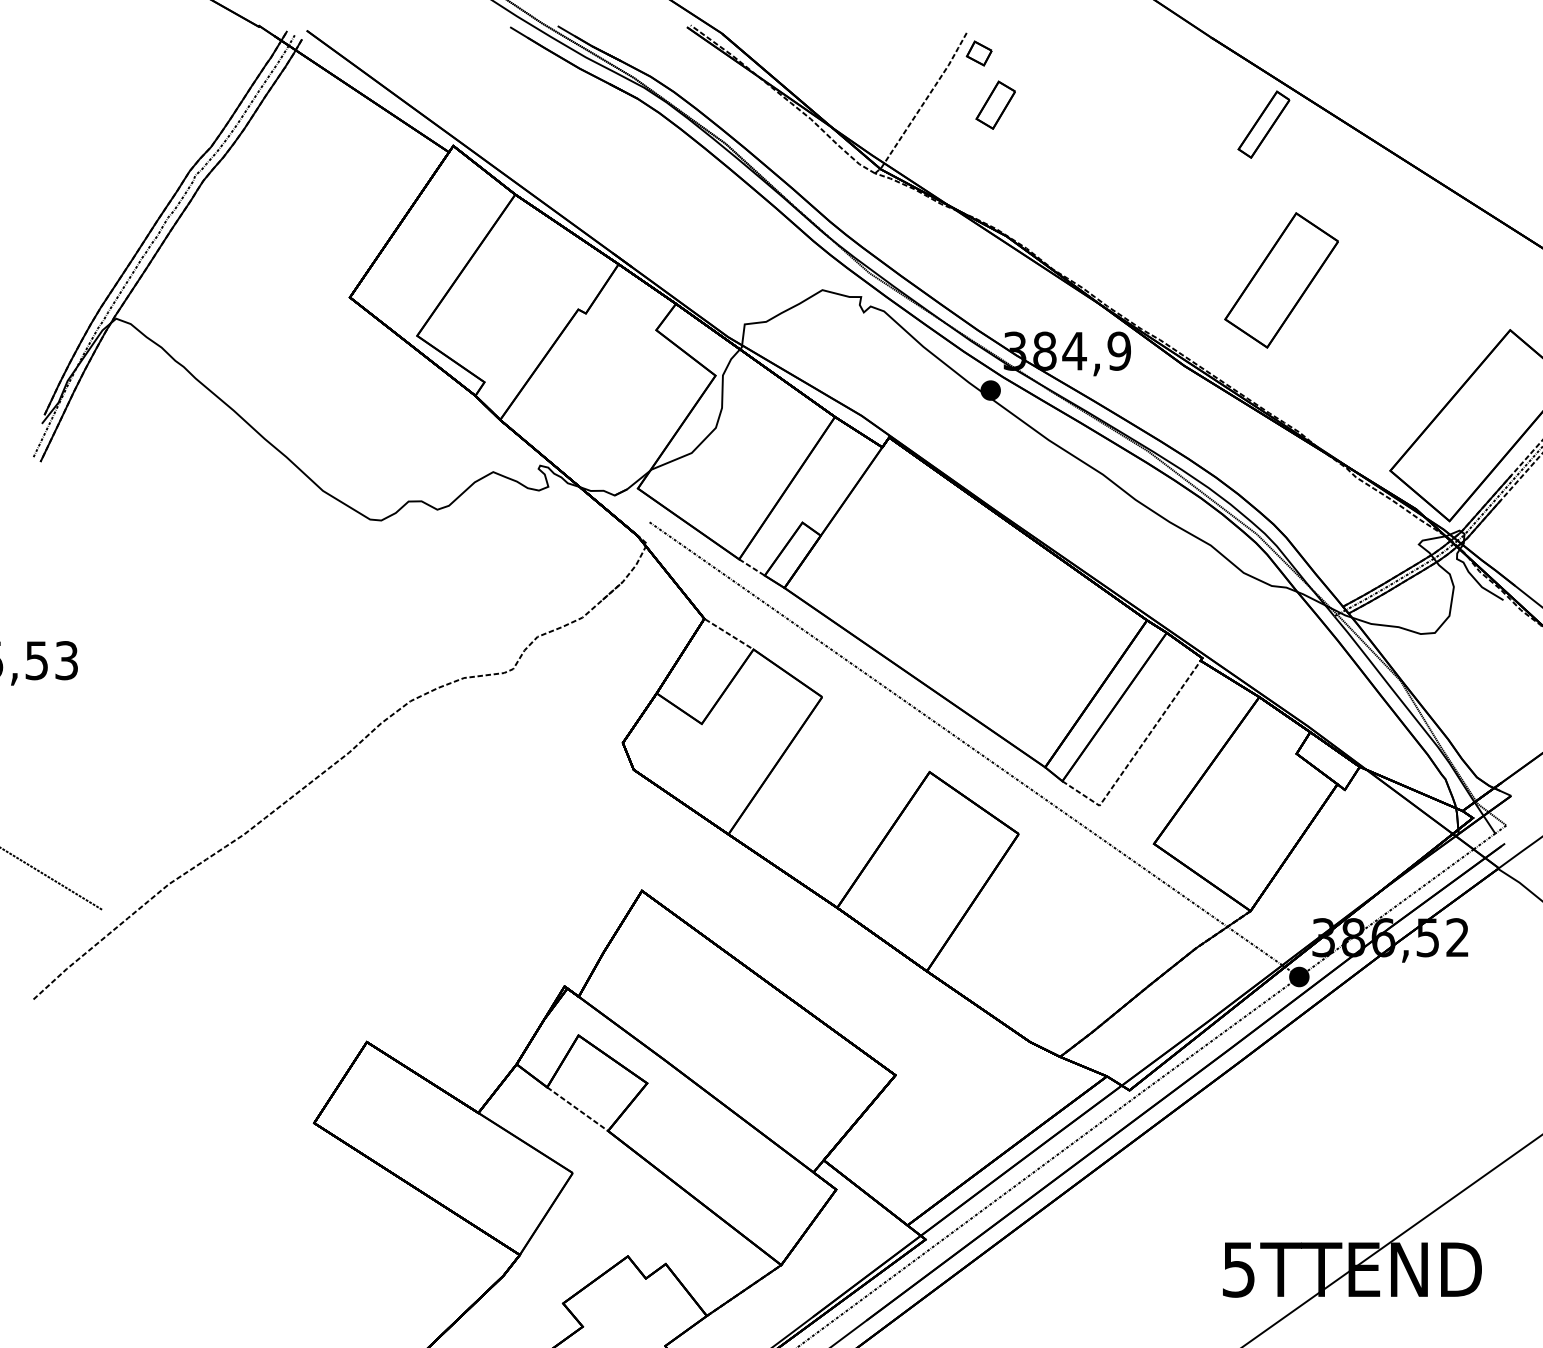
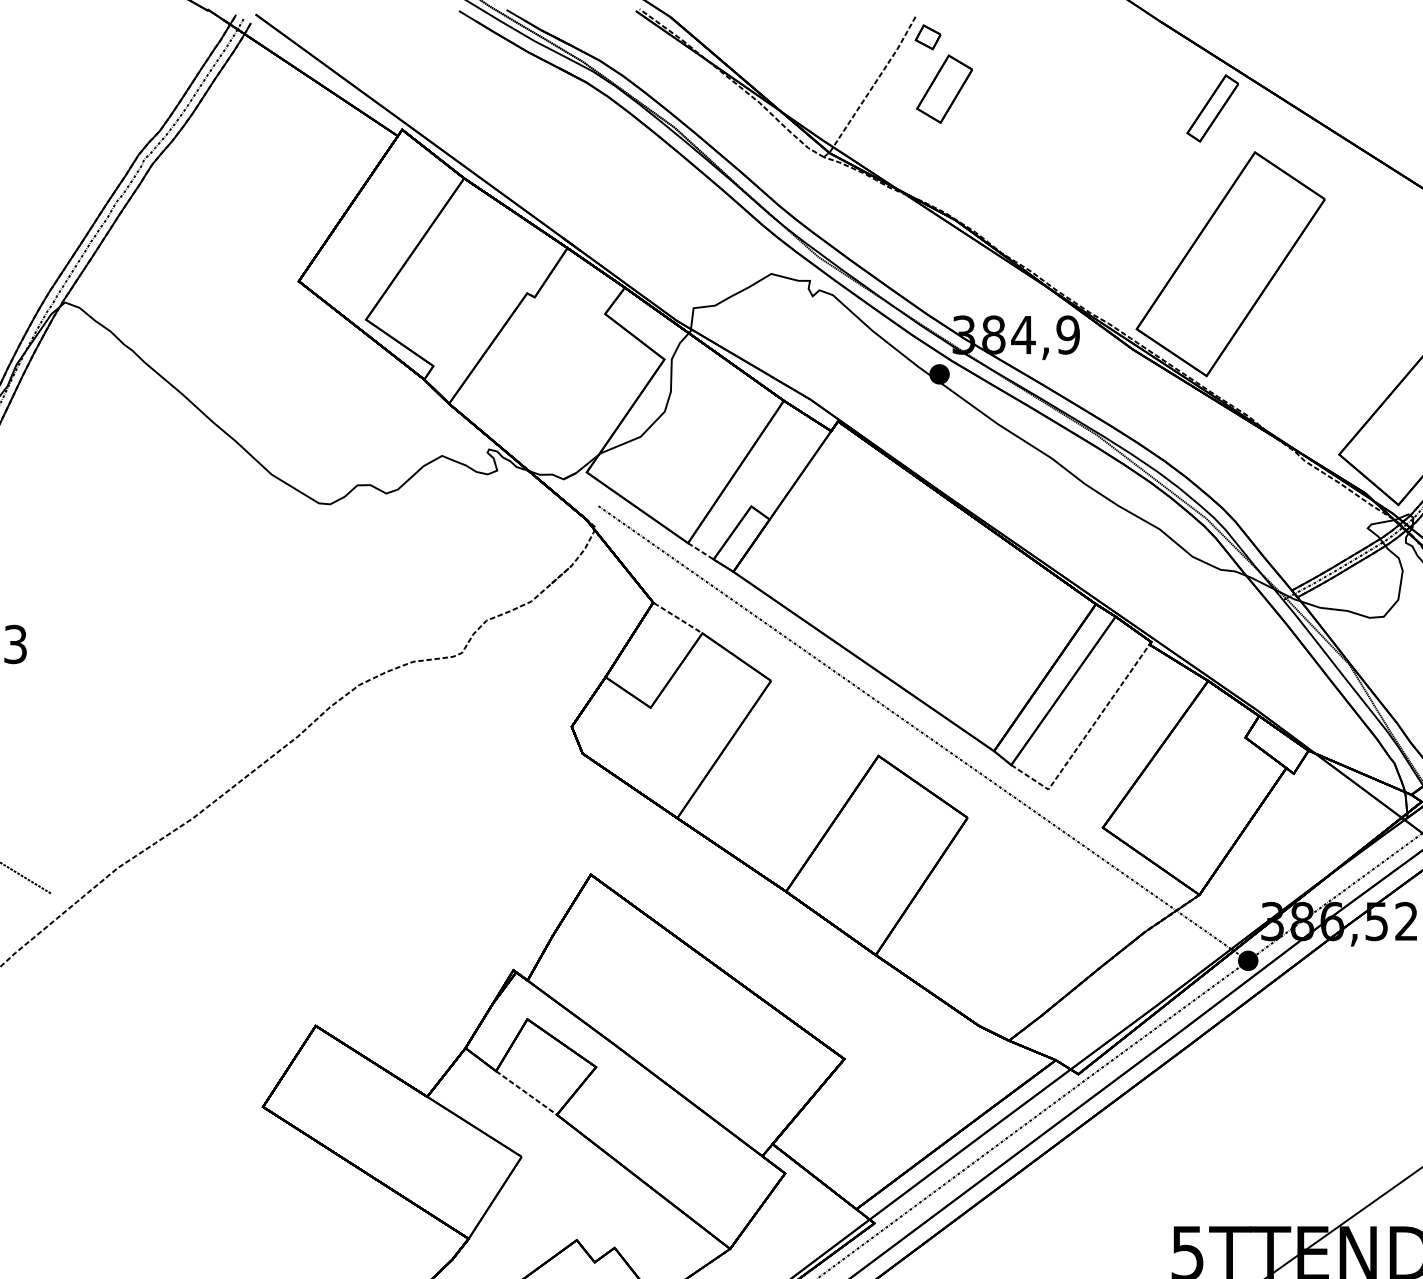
part: (995, 104) -> (944, 88), size x1.43
part: (1281, 280) -> (1230, 264), size x1.67

